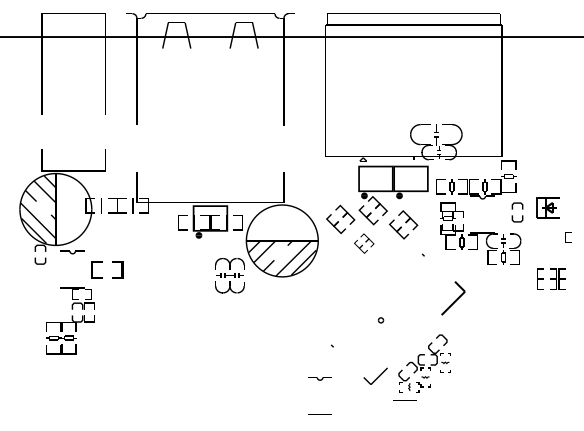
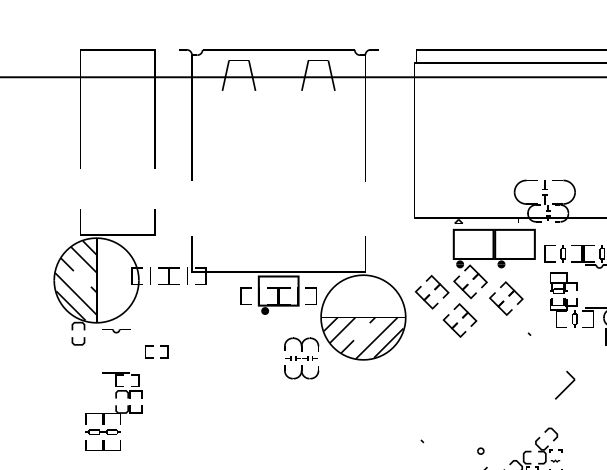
part: (363, 243) -> (459, 320), size x1.43
part: (106, 269) -> (156, 351), size x0.62
part: (453, 298) -> (565, 385), size x0.71
part: (380, 320) -> (480, 451), moved

